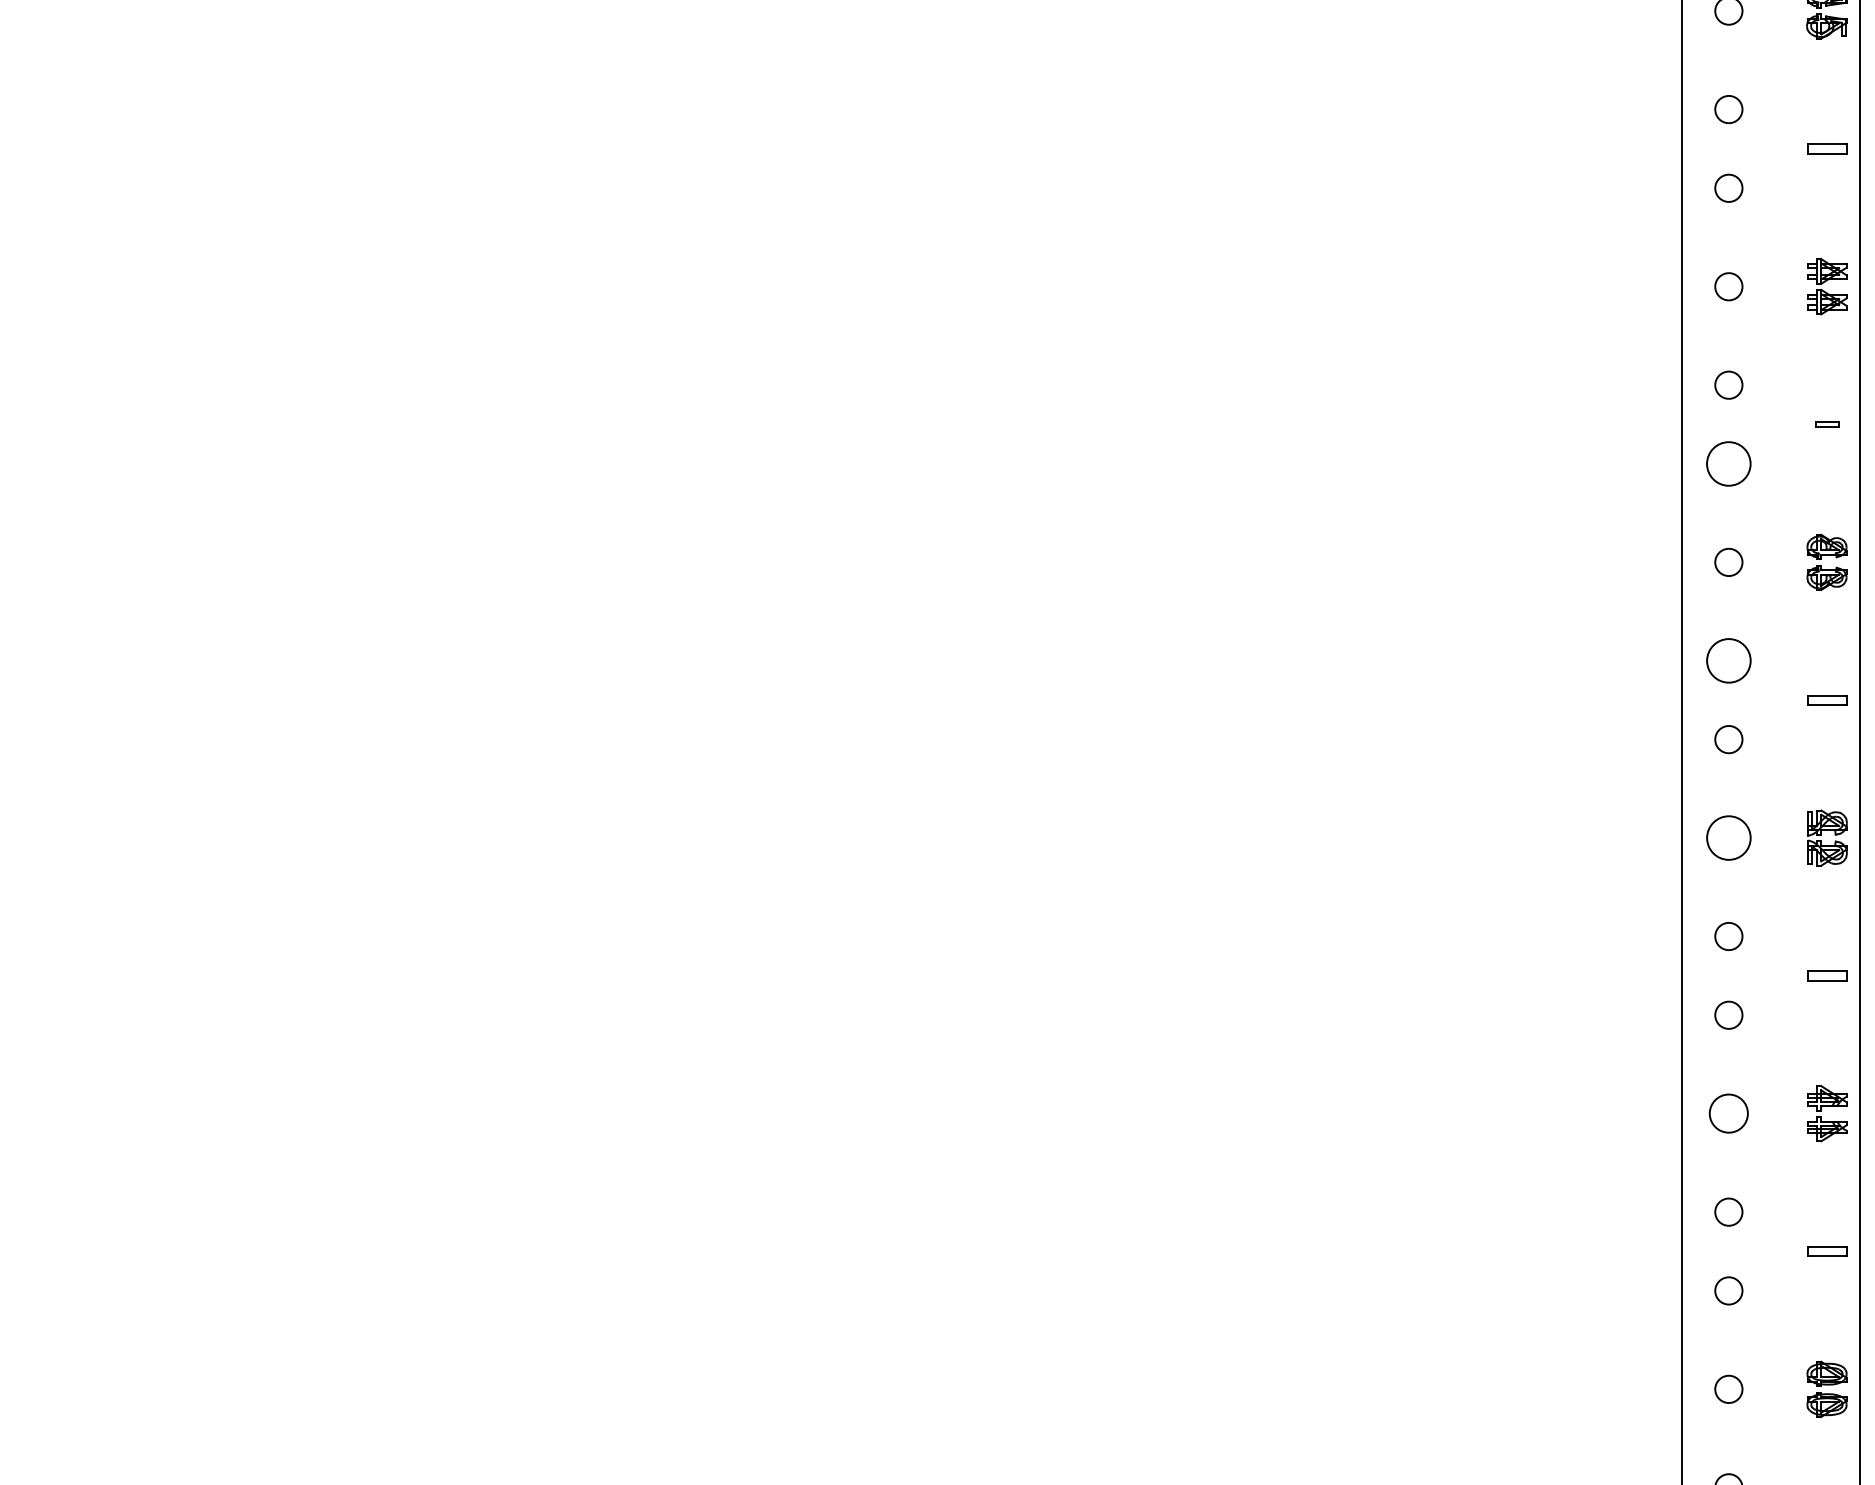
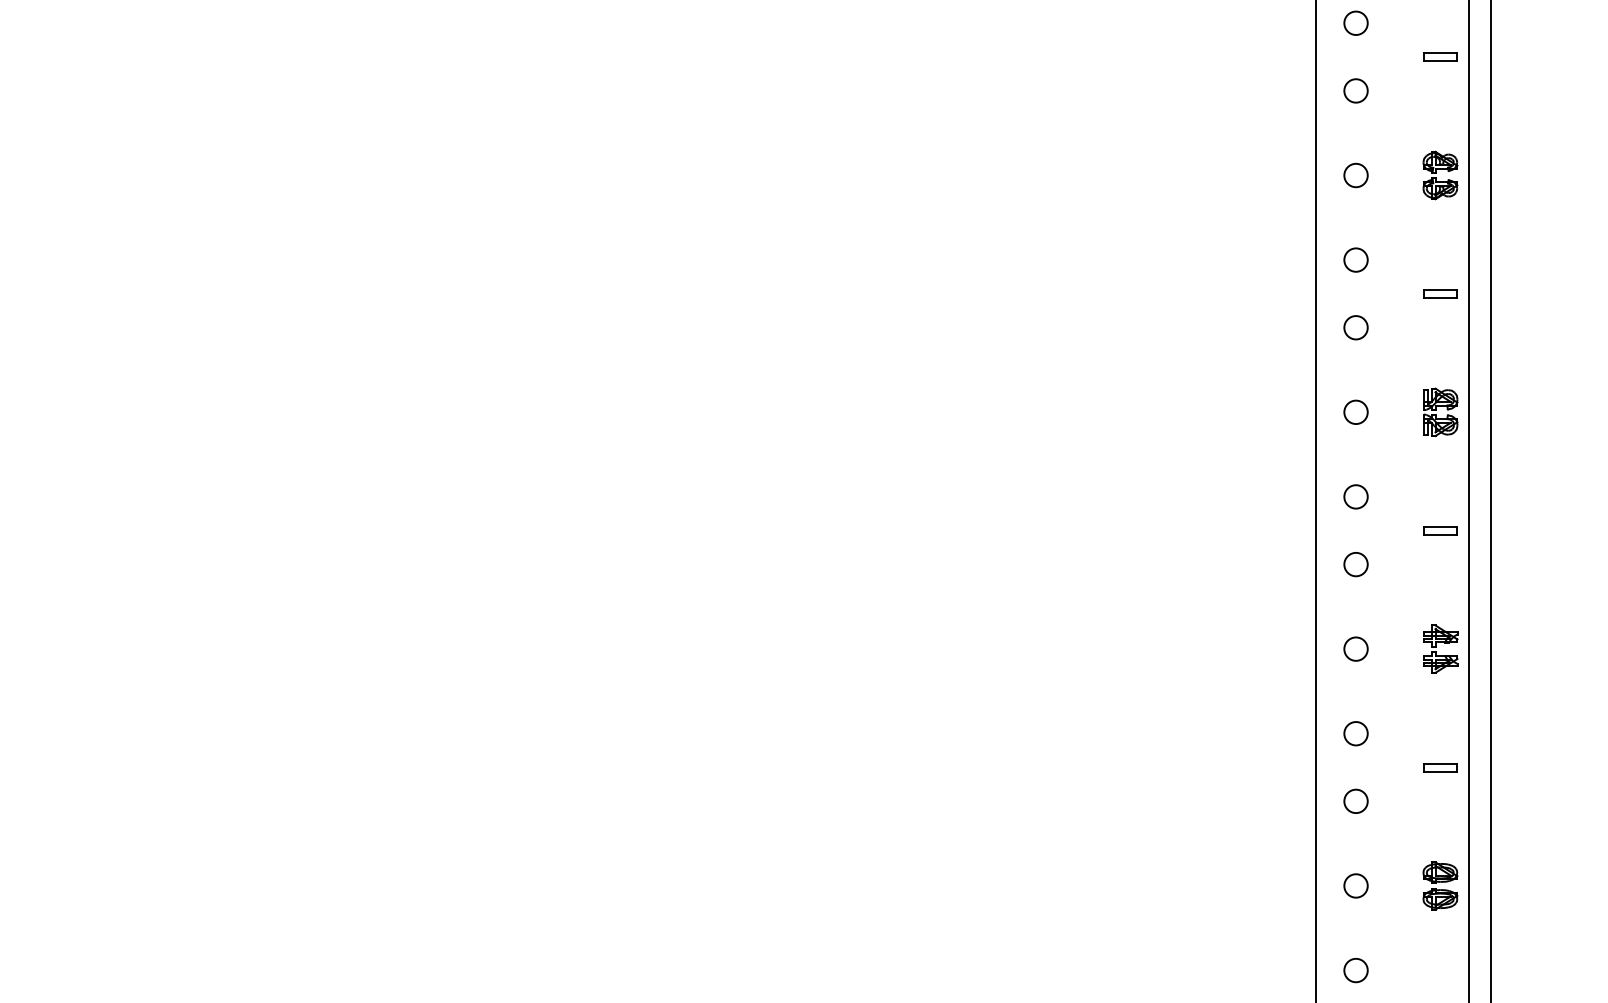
part: (1827, 424) -> (1440, 57), size x1.67
circle: (1728, 463) -> (1355, 90), size x0.62
circle: (1728, 660) -> (1355, 259), size x0.62
circle: (1728, 837) -> (1355, 411), size x0.62
circle: (1728, 1113) -> (1355, 648), size x0.71

